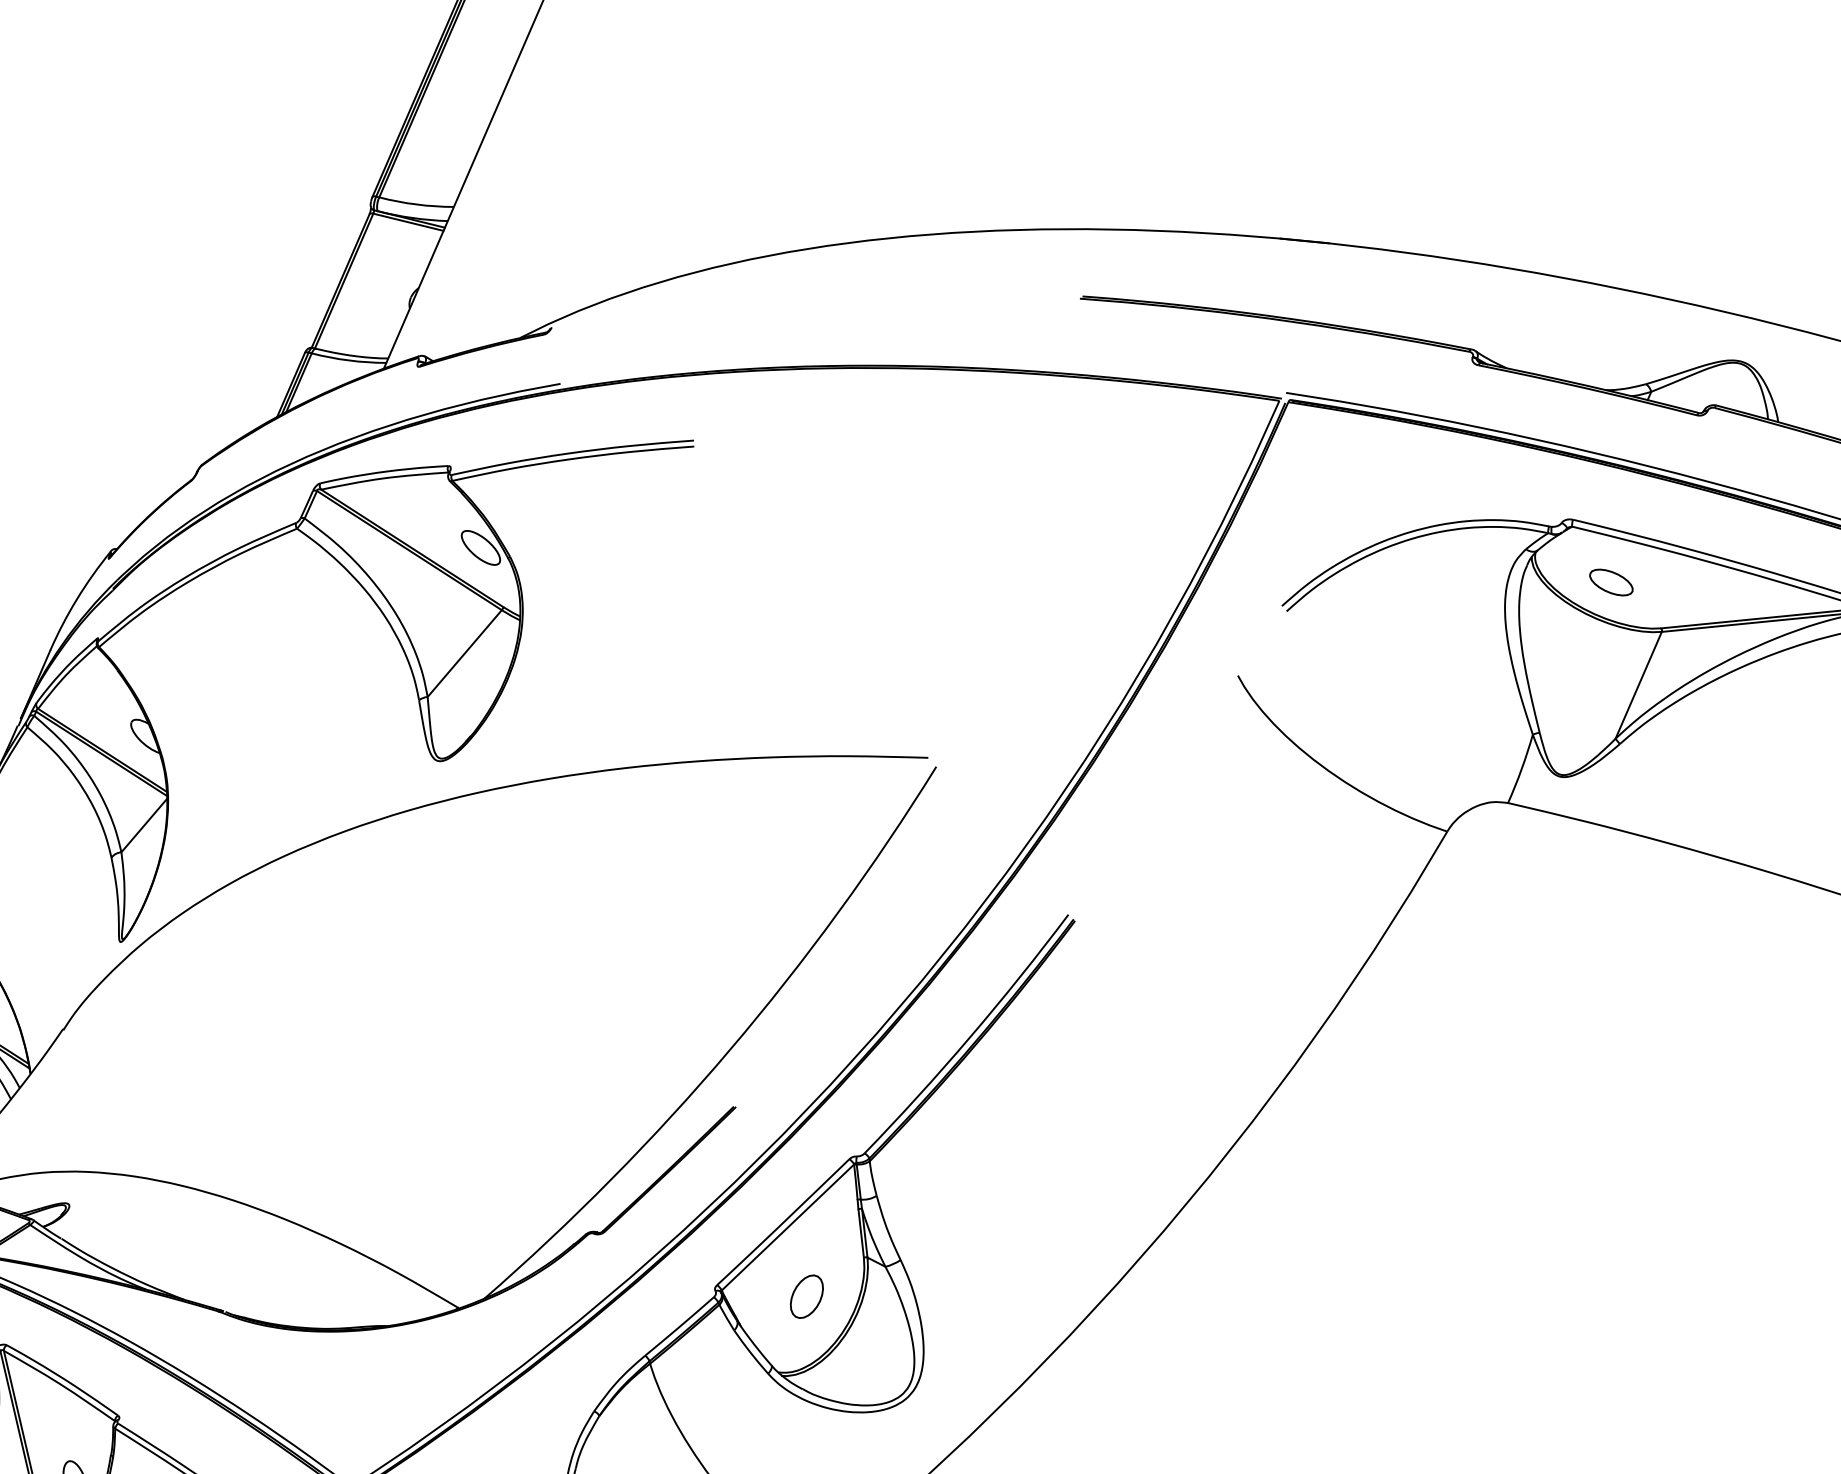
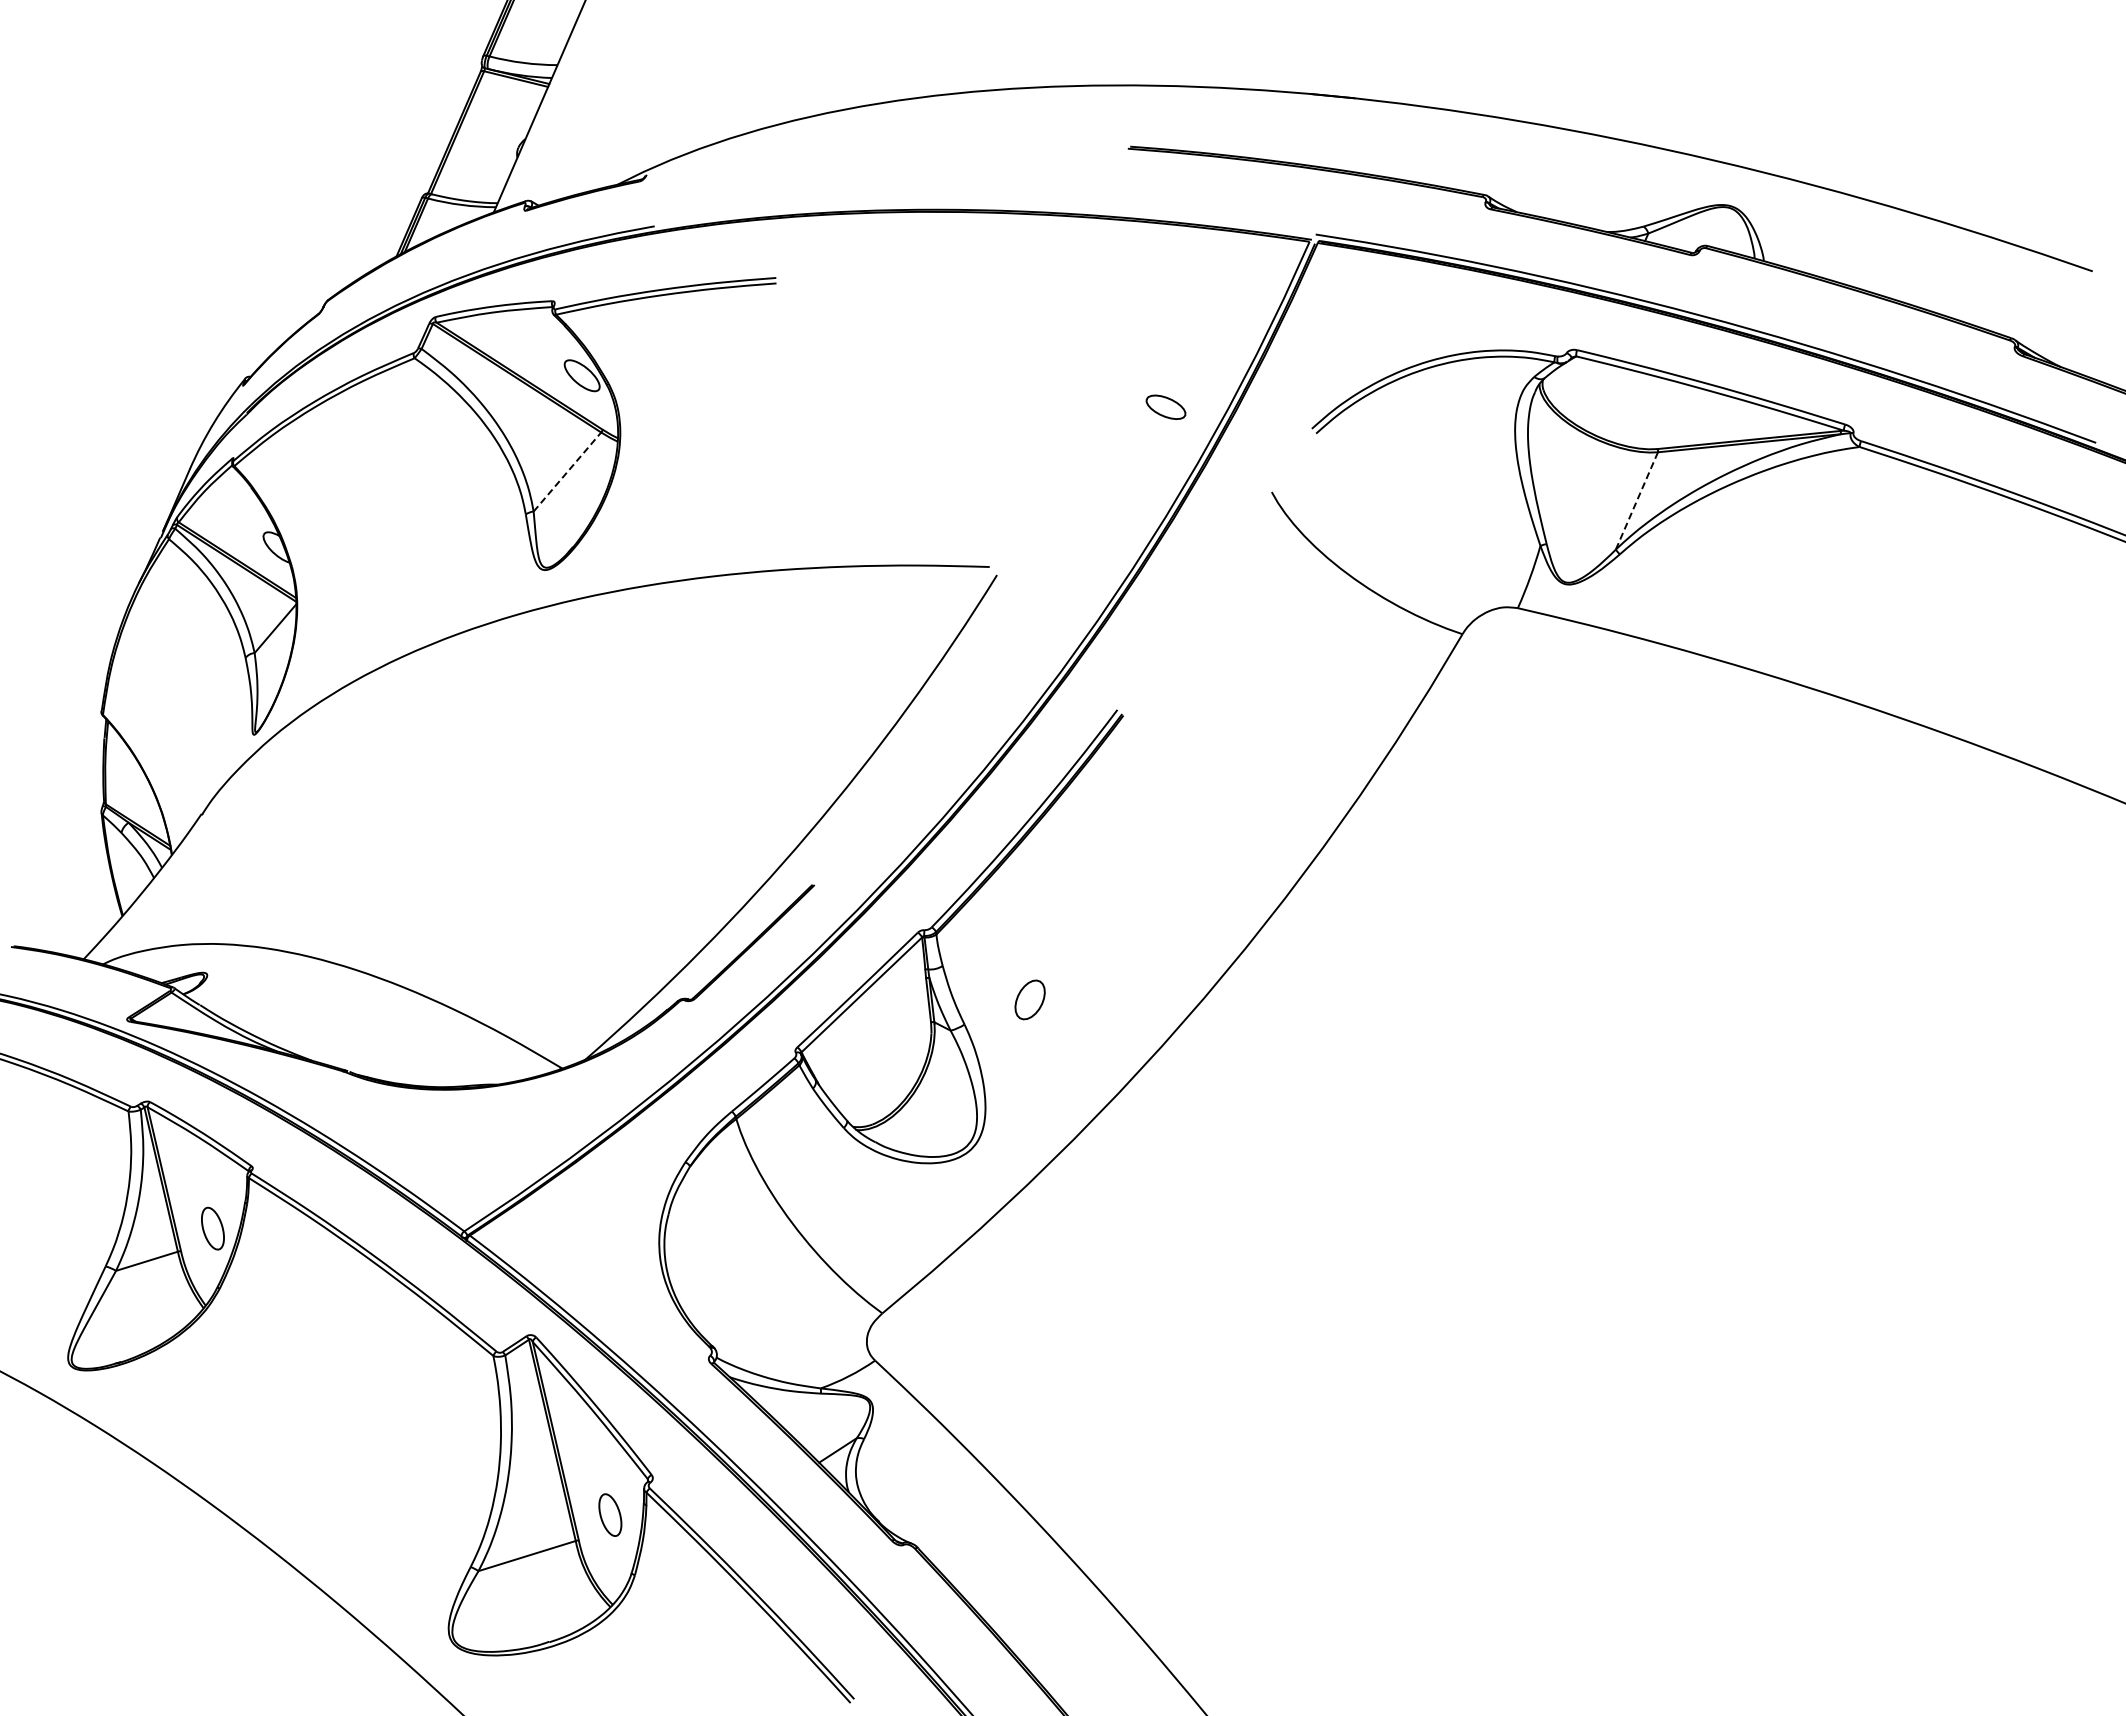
part: (1610, 581) -> (1165, 406), moved
line: (464, 653) -> (567, 471), solid -> dashed
line: (1639, 684) -> (1637, 500), solid -> dashed
part: (806, 1296) -> (1029, 999), moved

